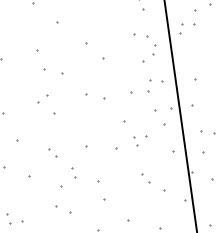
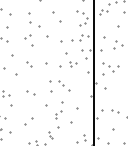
part: (94, 96) -> (53, 39), size x1.6
part: (67, 177) -> (34, 77), removed
part: (153, 182) -> (64, 85), moved

